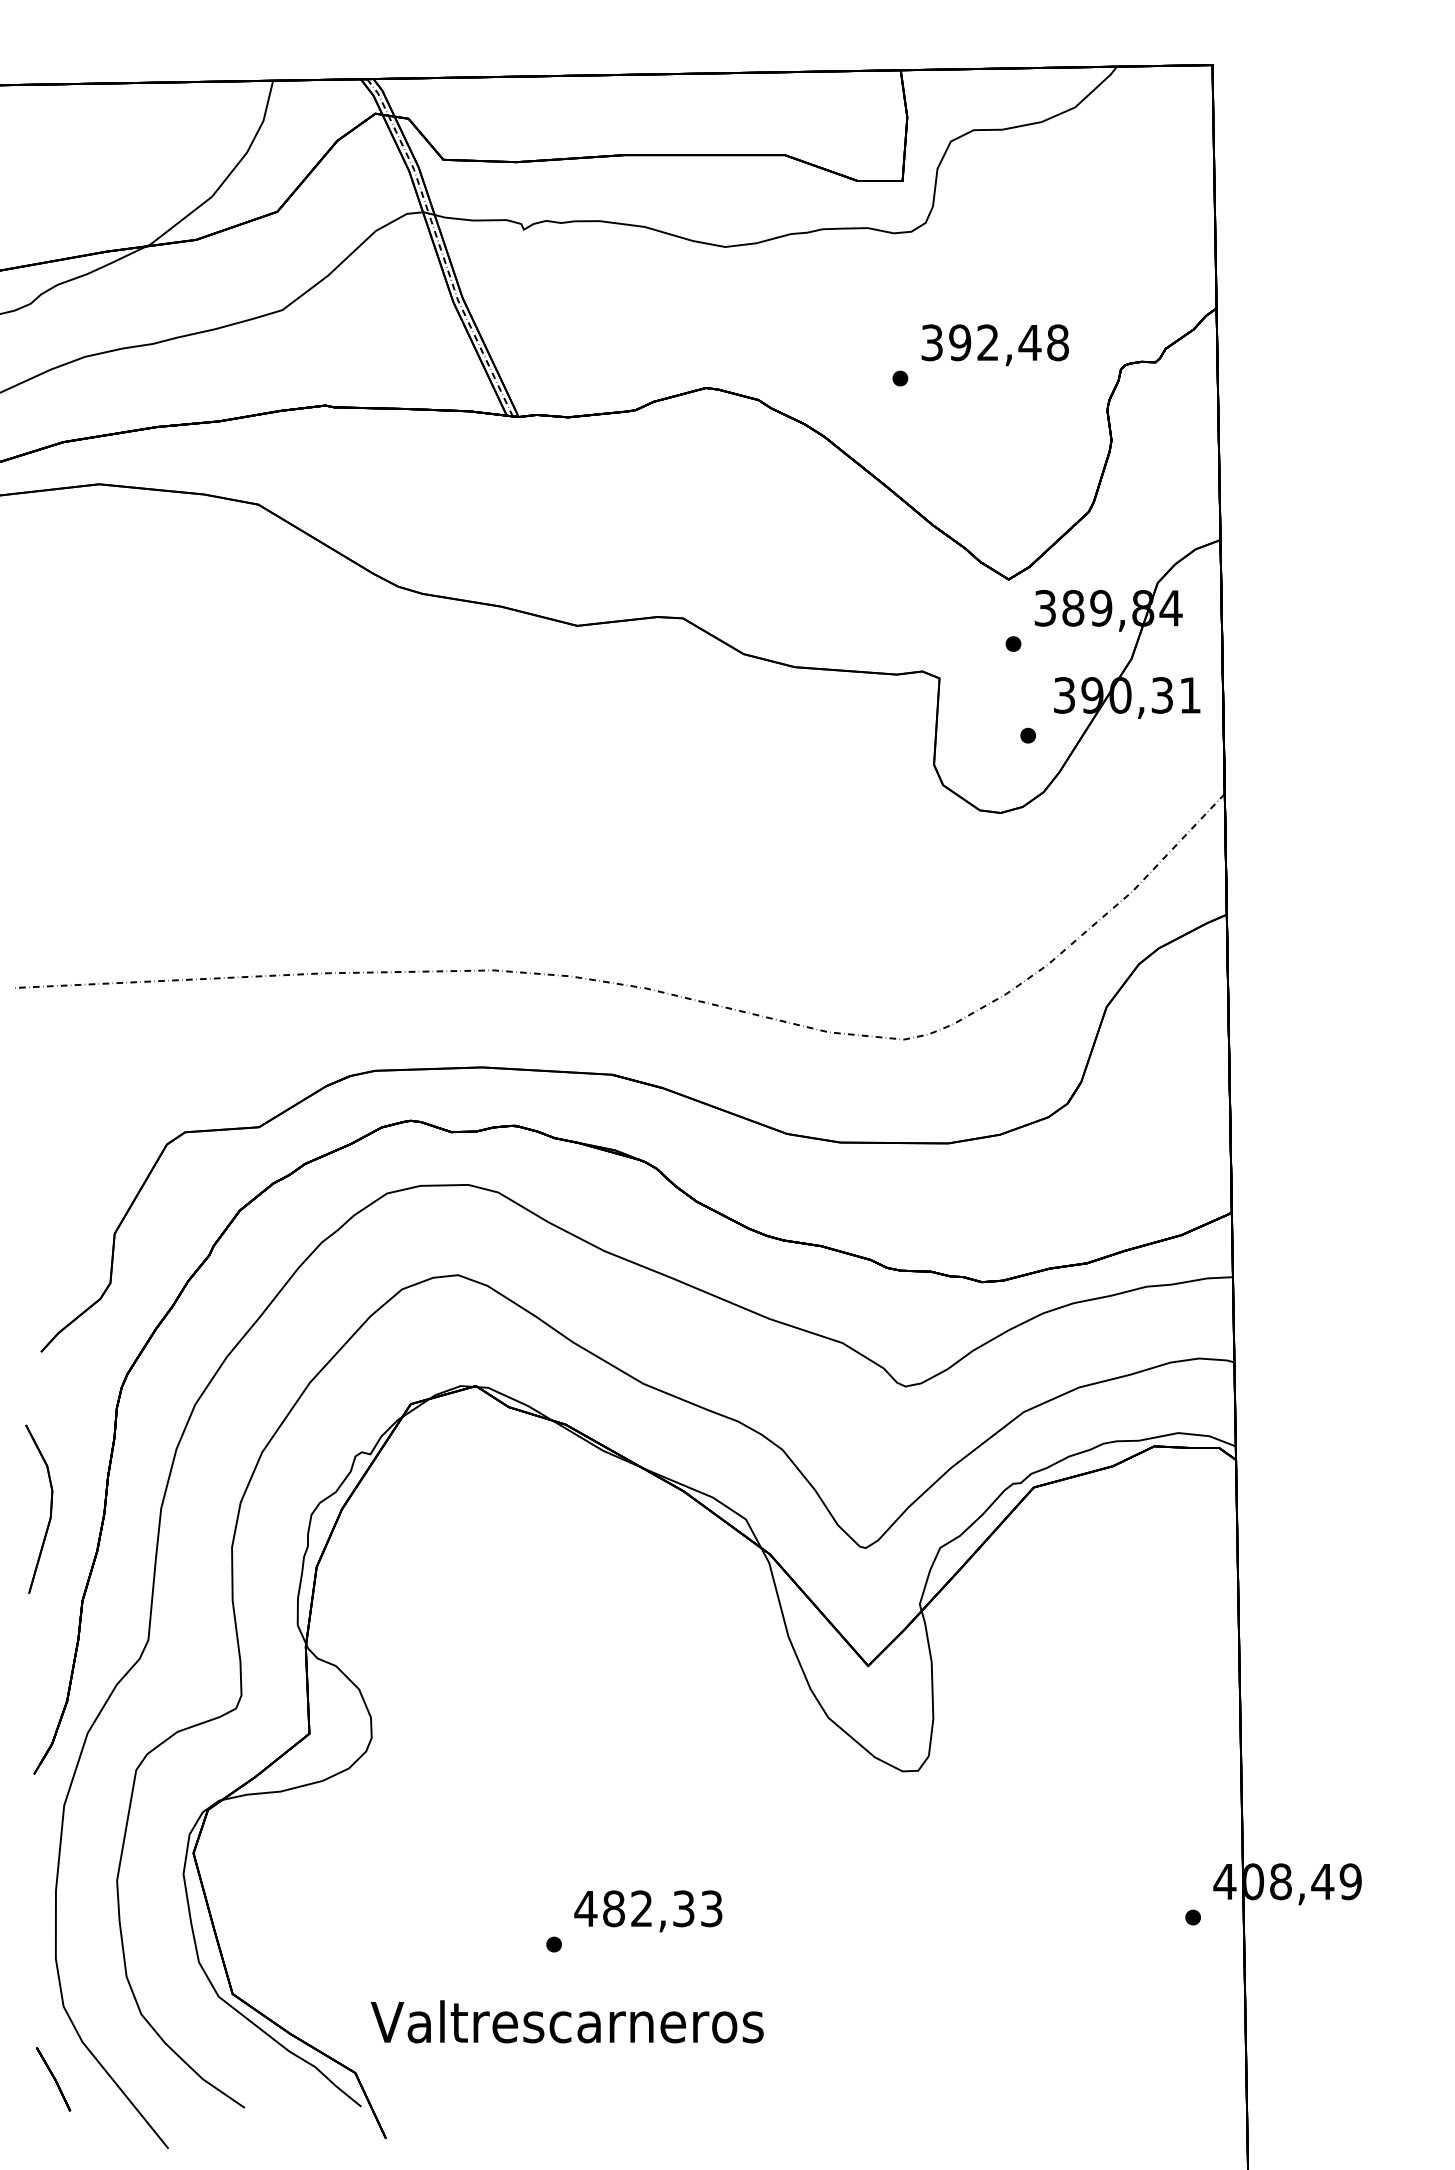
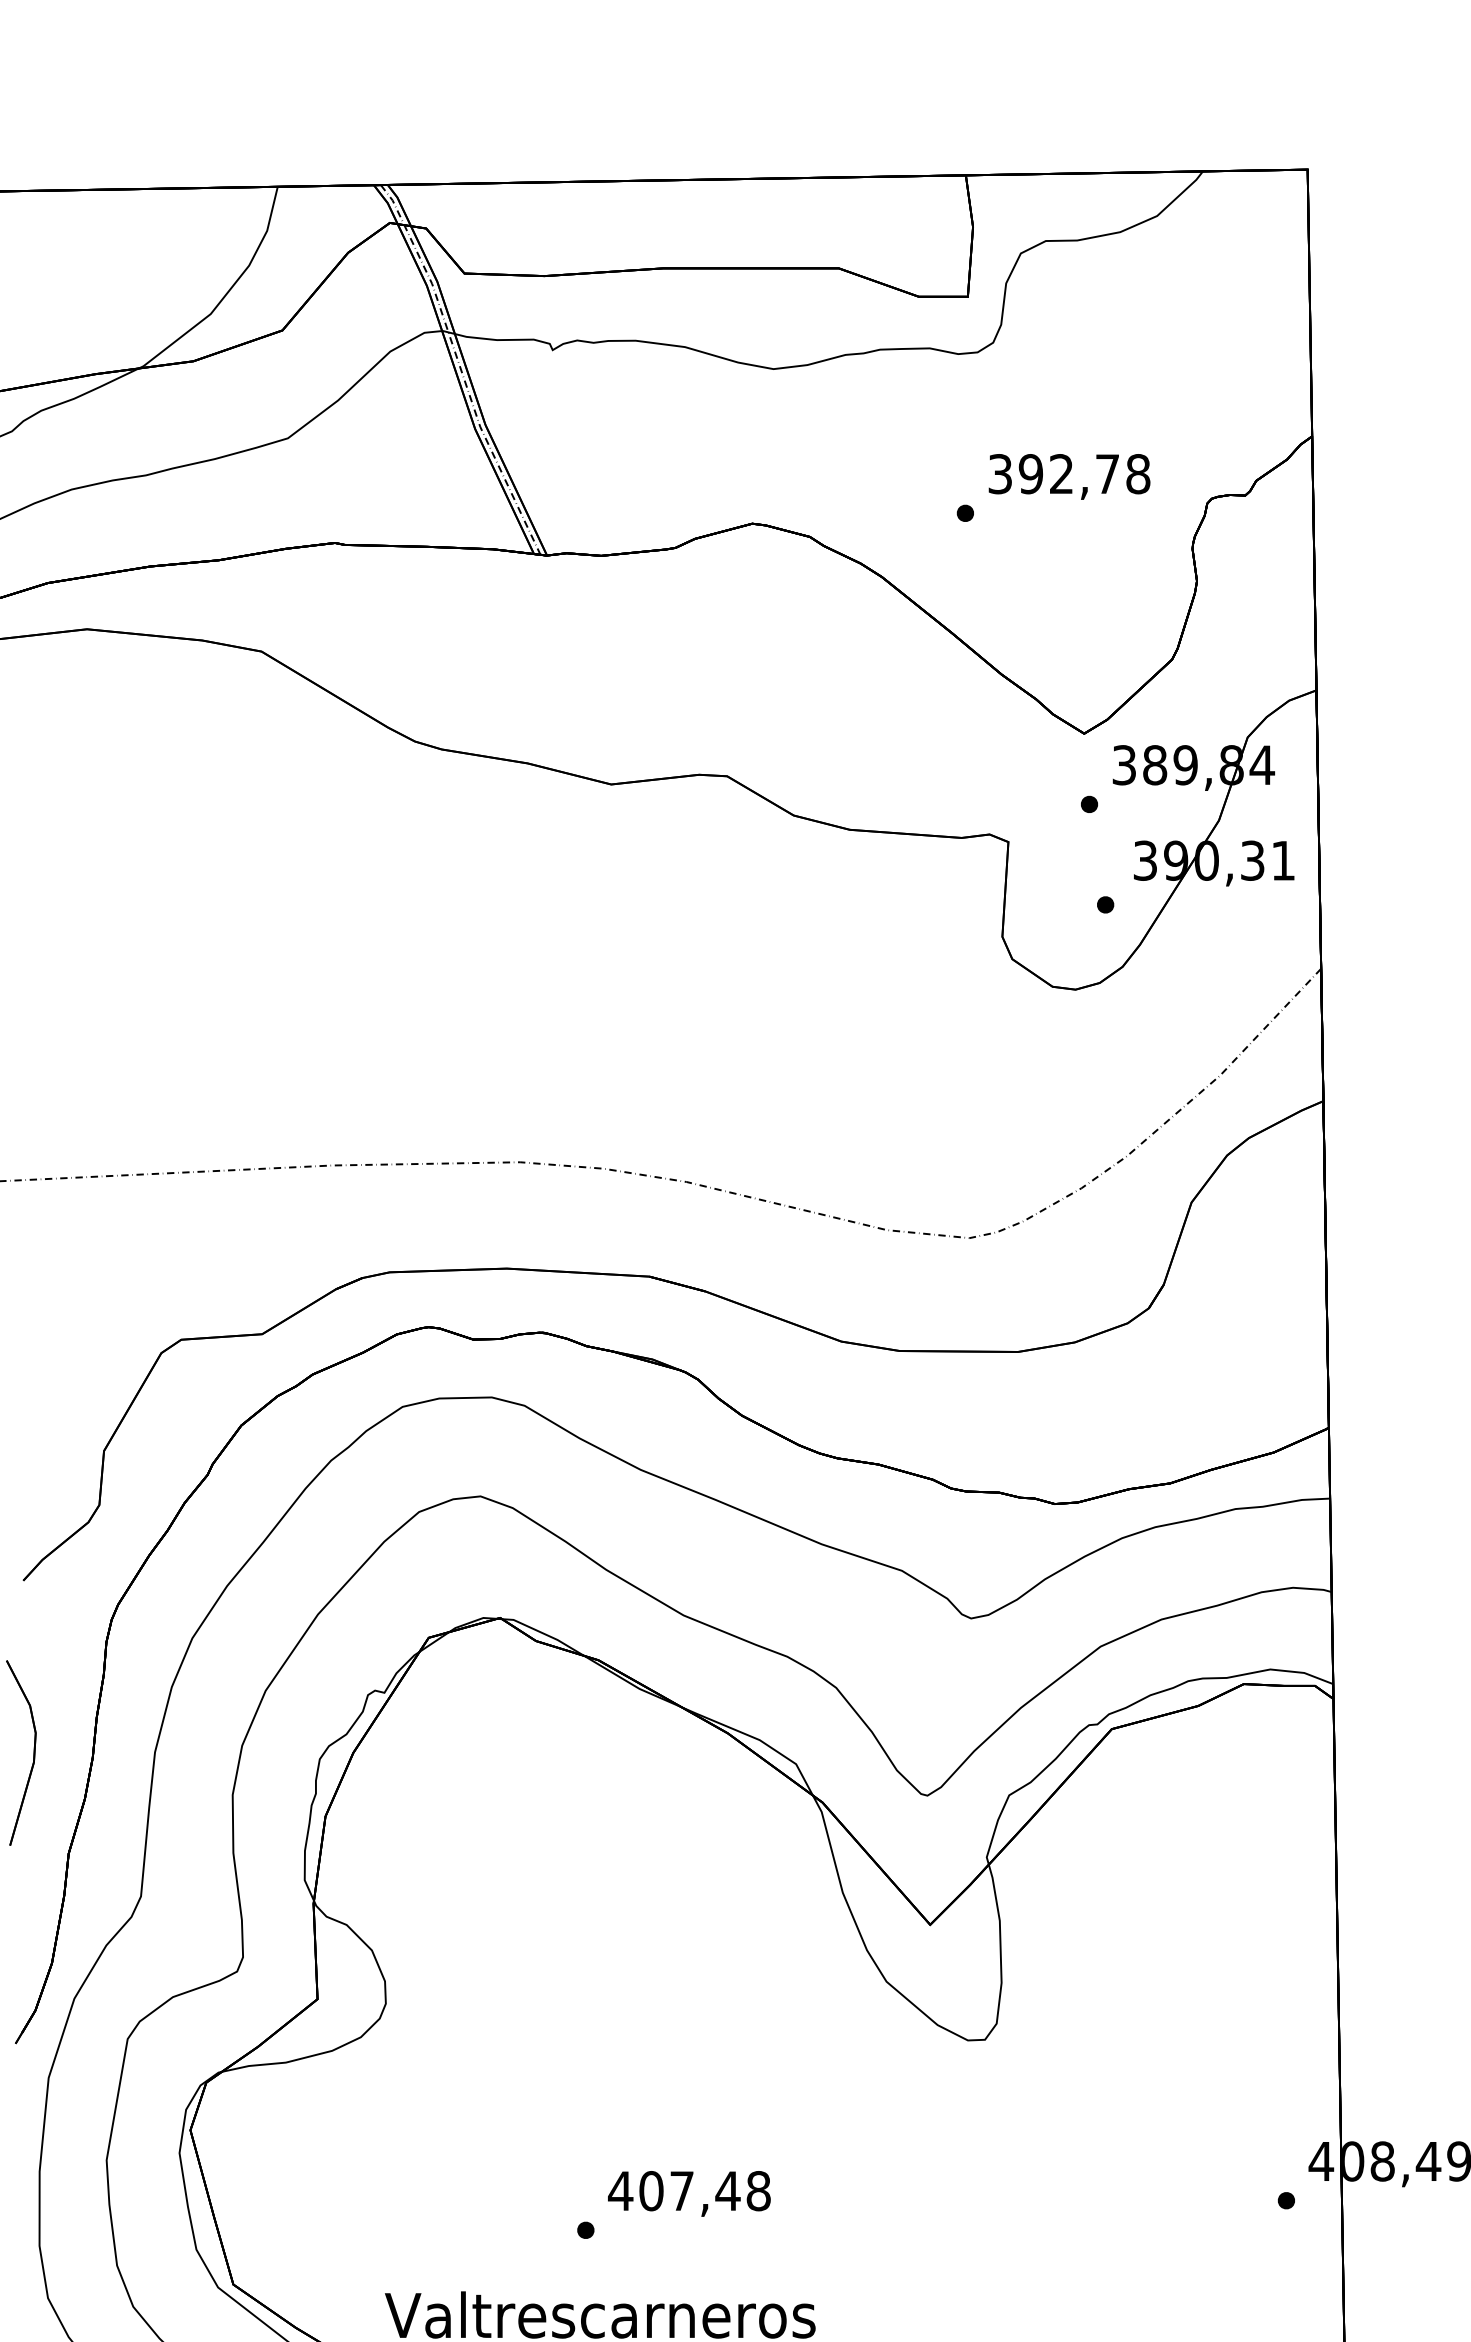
text: (1029, 342) -> (1107, 473), 392,48 -> 392,78
text: (662, 1908) -> (704, 2190), 482,33 -> 407,48

